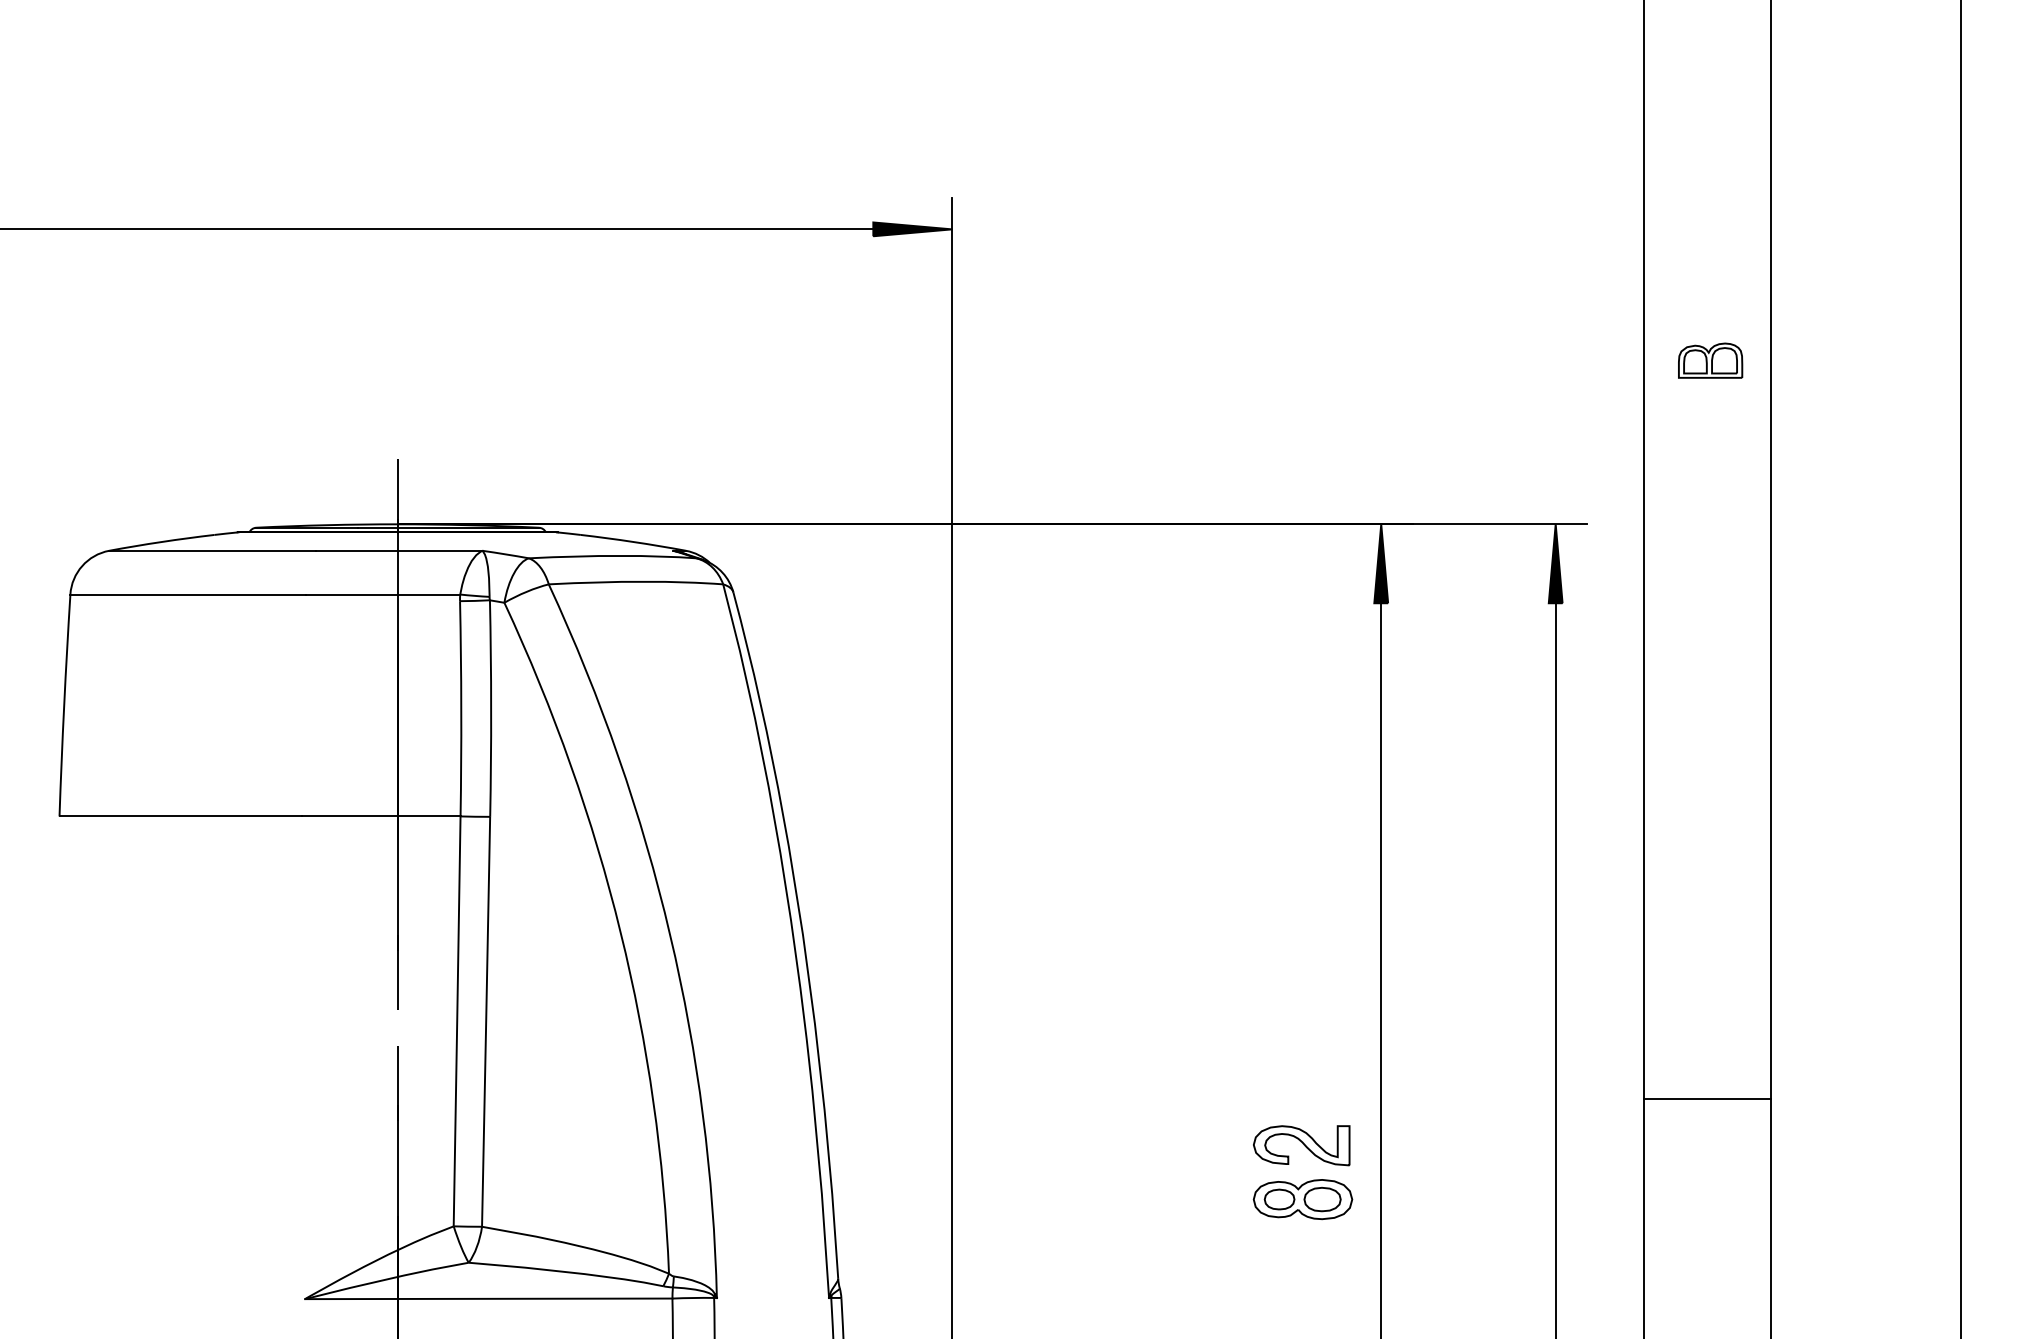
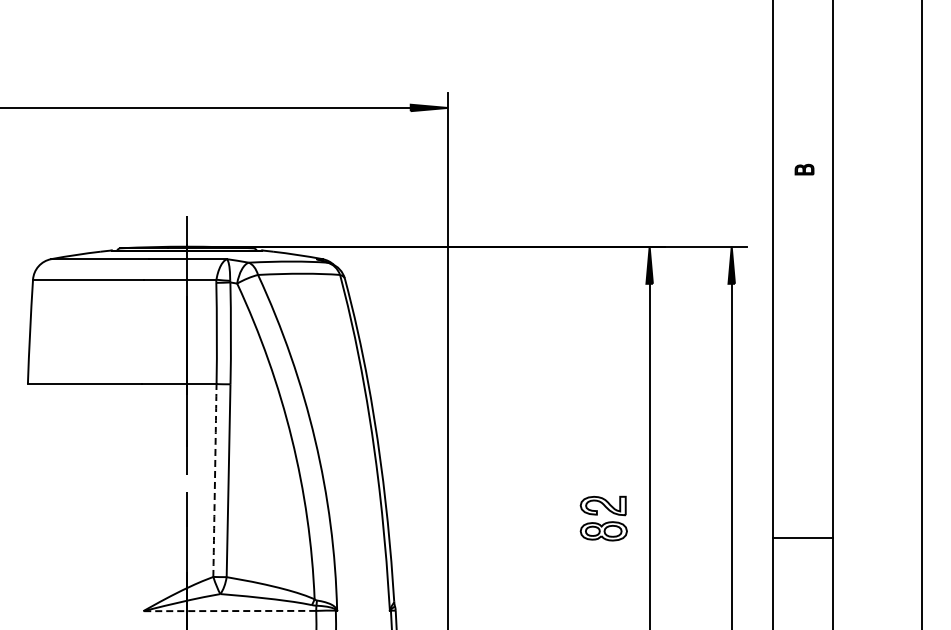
part: (1710, 360) -> (804, 169), size x0.6
arc: (456, 1021) -> (214, 480), solid -> dashed
line: (1708, 1097) -> (803, 537), moved
part: (1302, 1172) -> (603, 518), moved
line: (488, 1299) -> (229, 611), solid -> dashed

